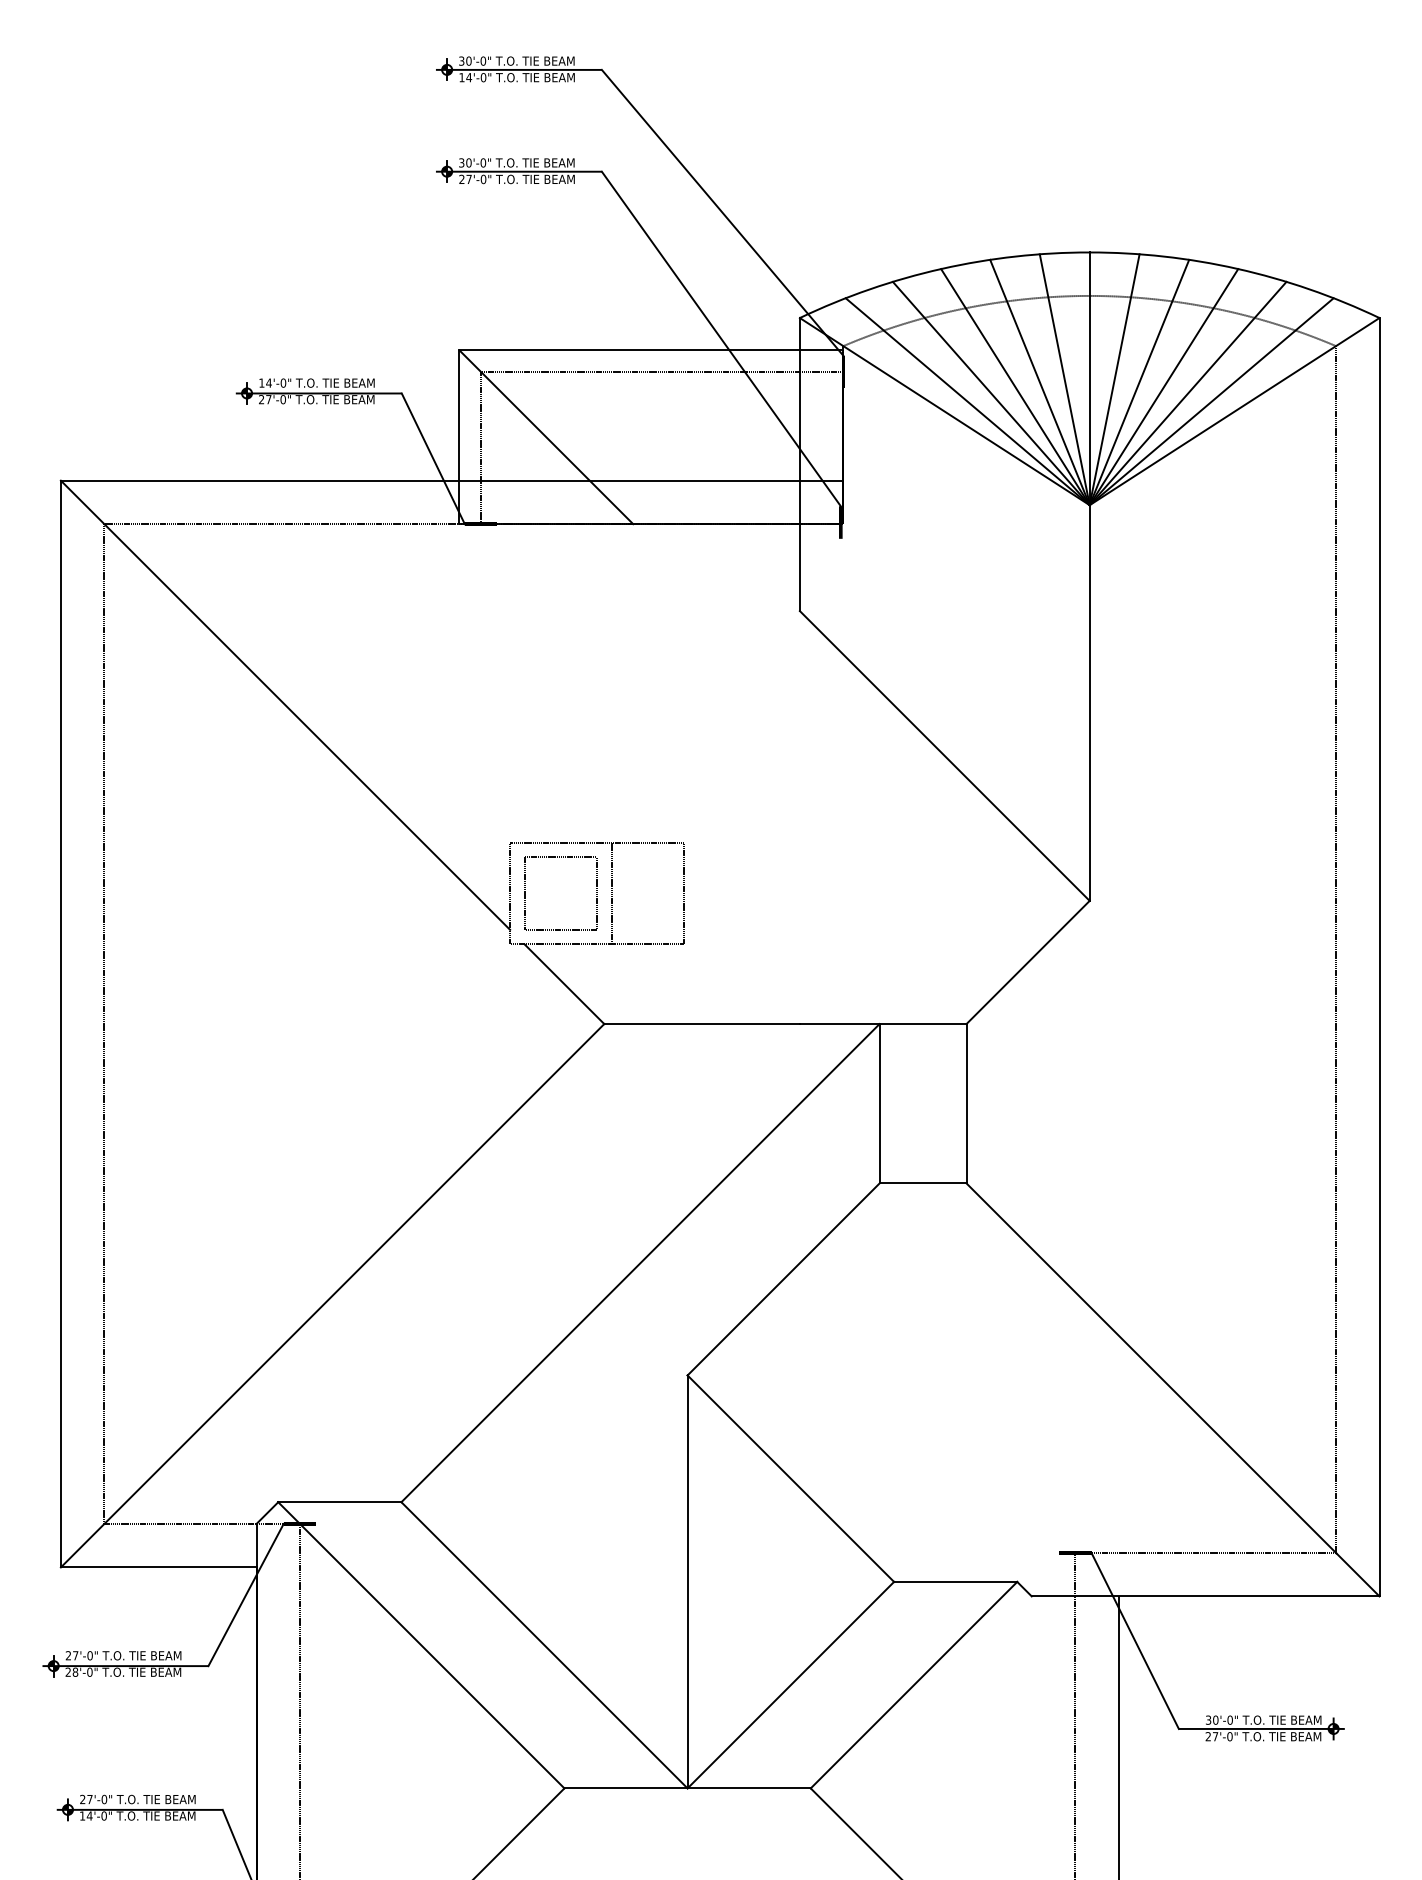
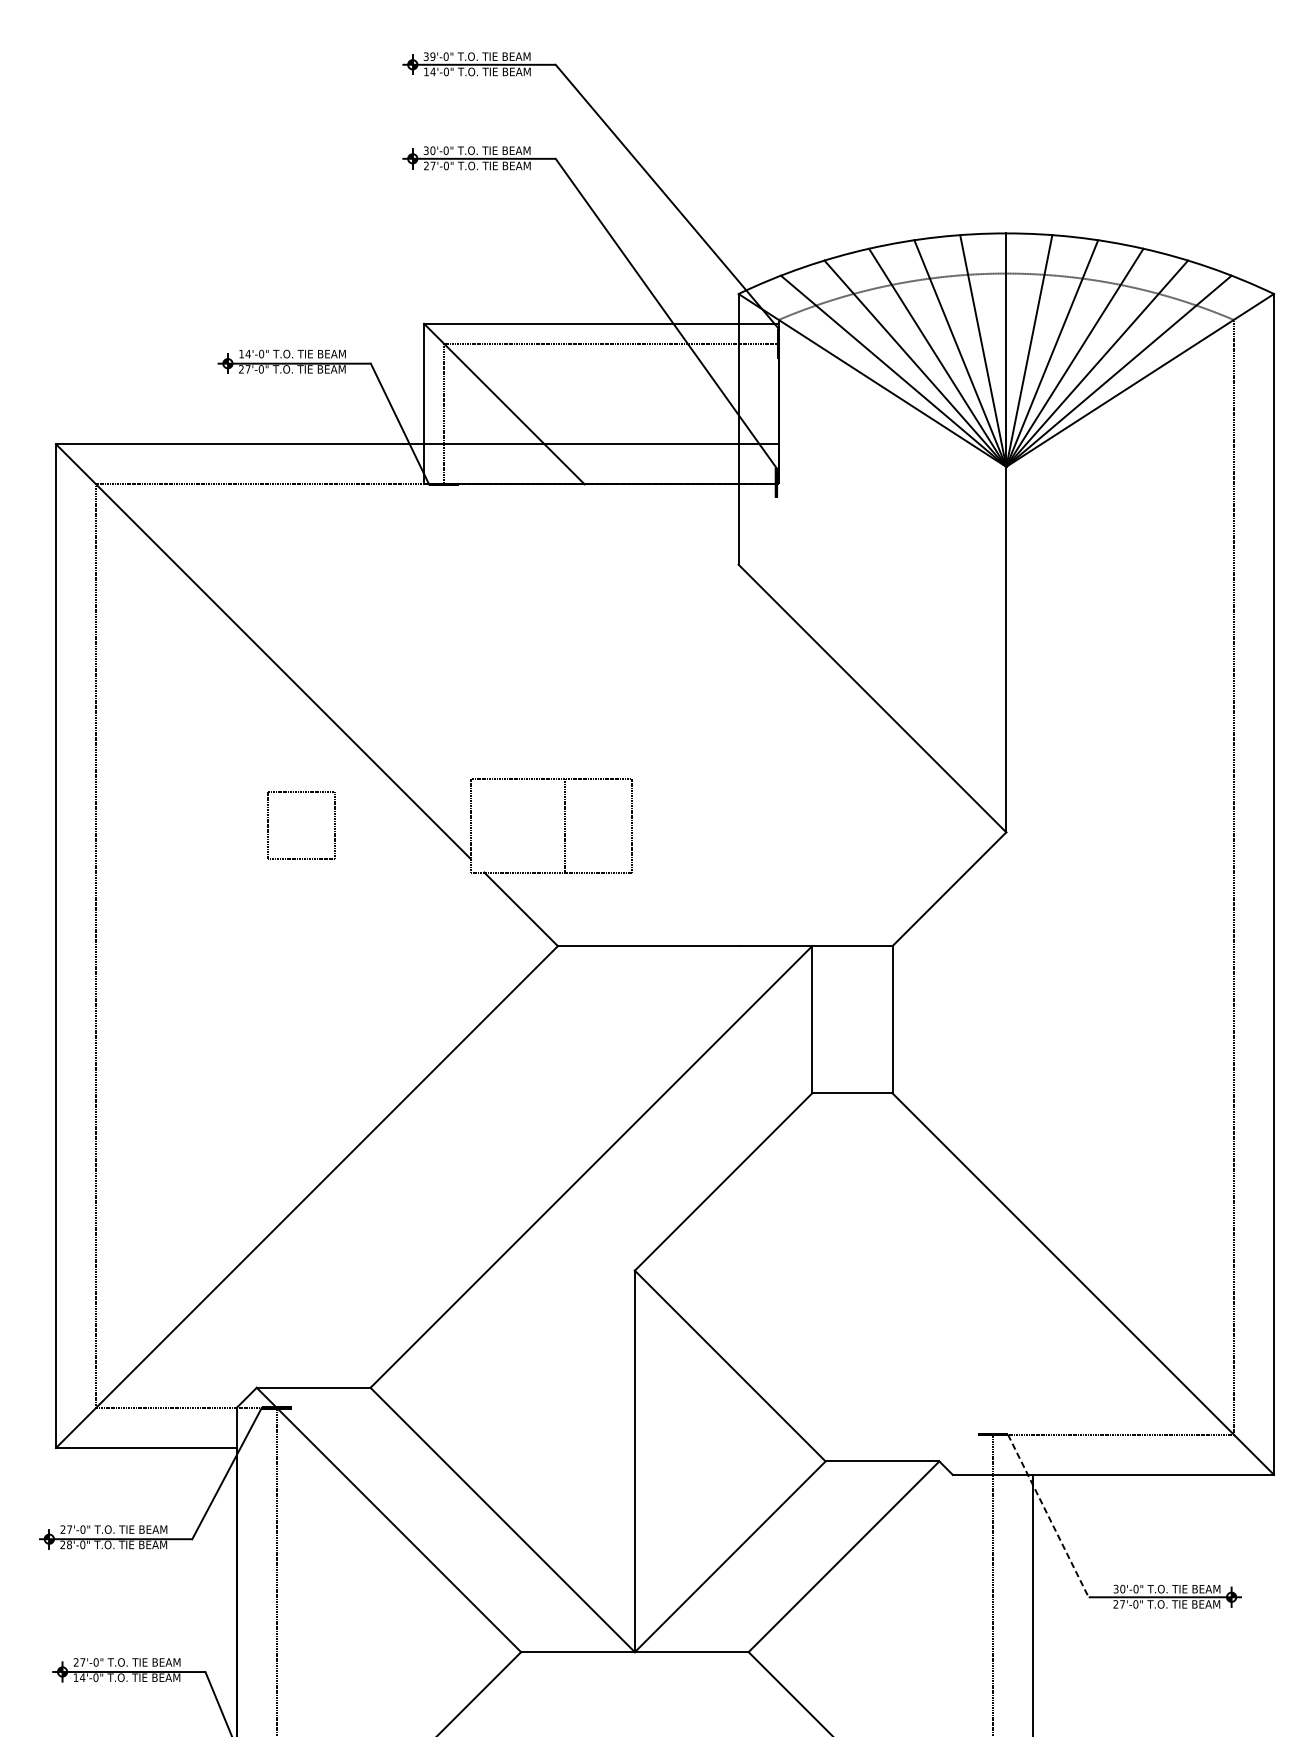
text: (468, 60) -> (432, 56), 30'-0" -> 39'-0"
part: (525, 893) -> (269, 825), moved
line: (1135, 1641) -> (1048, 1516), solid -> dashed

